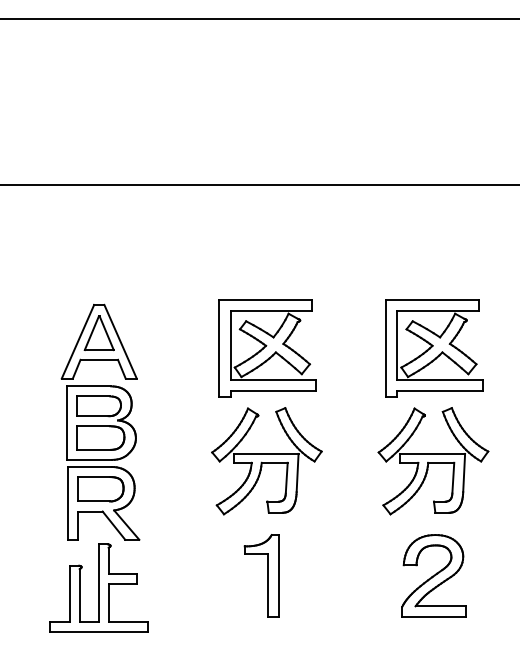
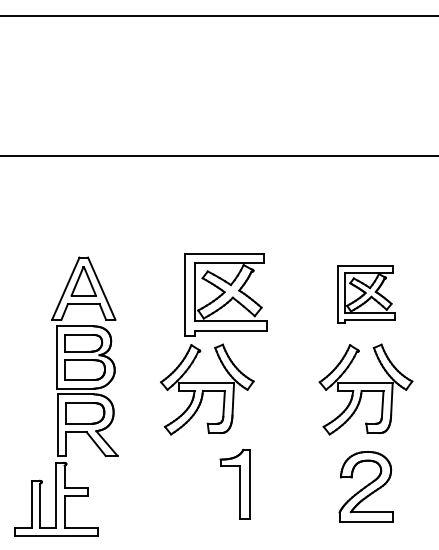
part: (434, 348) -> (366, 294), size x0.7
part: (267, 461) -> (207, 389), moved
part: (261, 575) -> (234, 484), moved
part: (98, 587) -> (56, 499), moved

